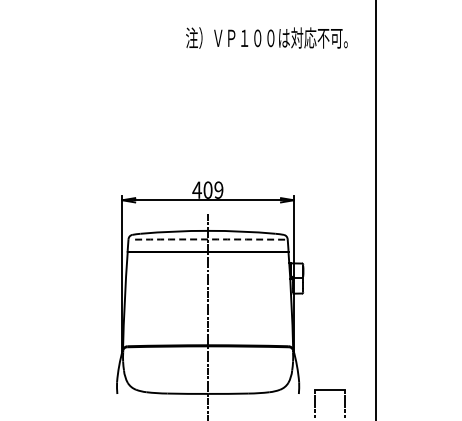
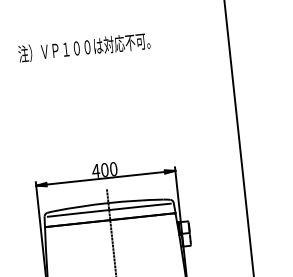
text: (266, 37) -> (83, 47), moved
text: (218, 189) -> (113, 168), 409 -> 400
arc: (208, 239) -> (109, 210), dashed -> solid

